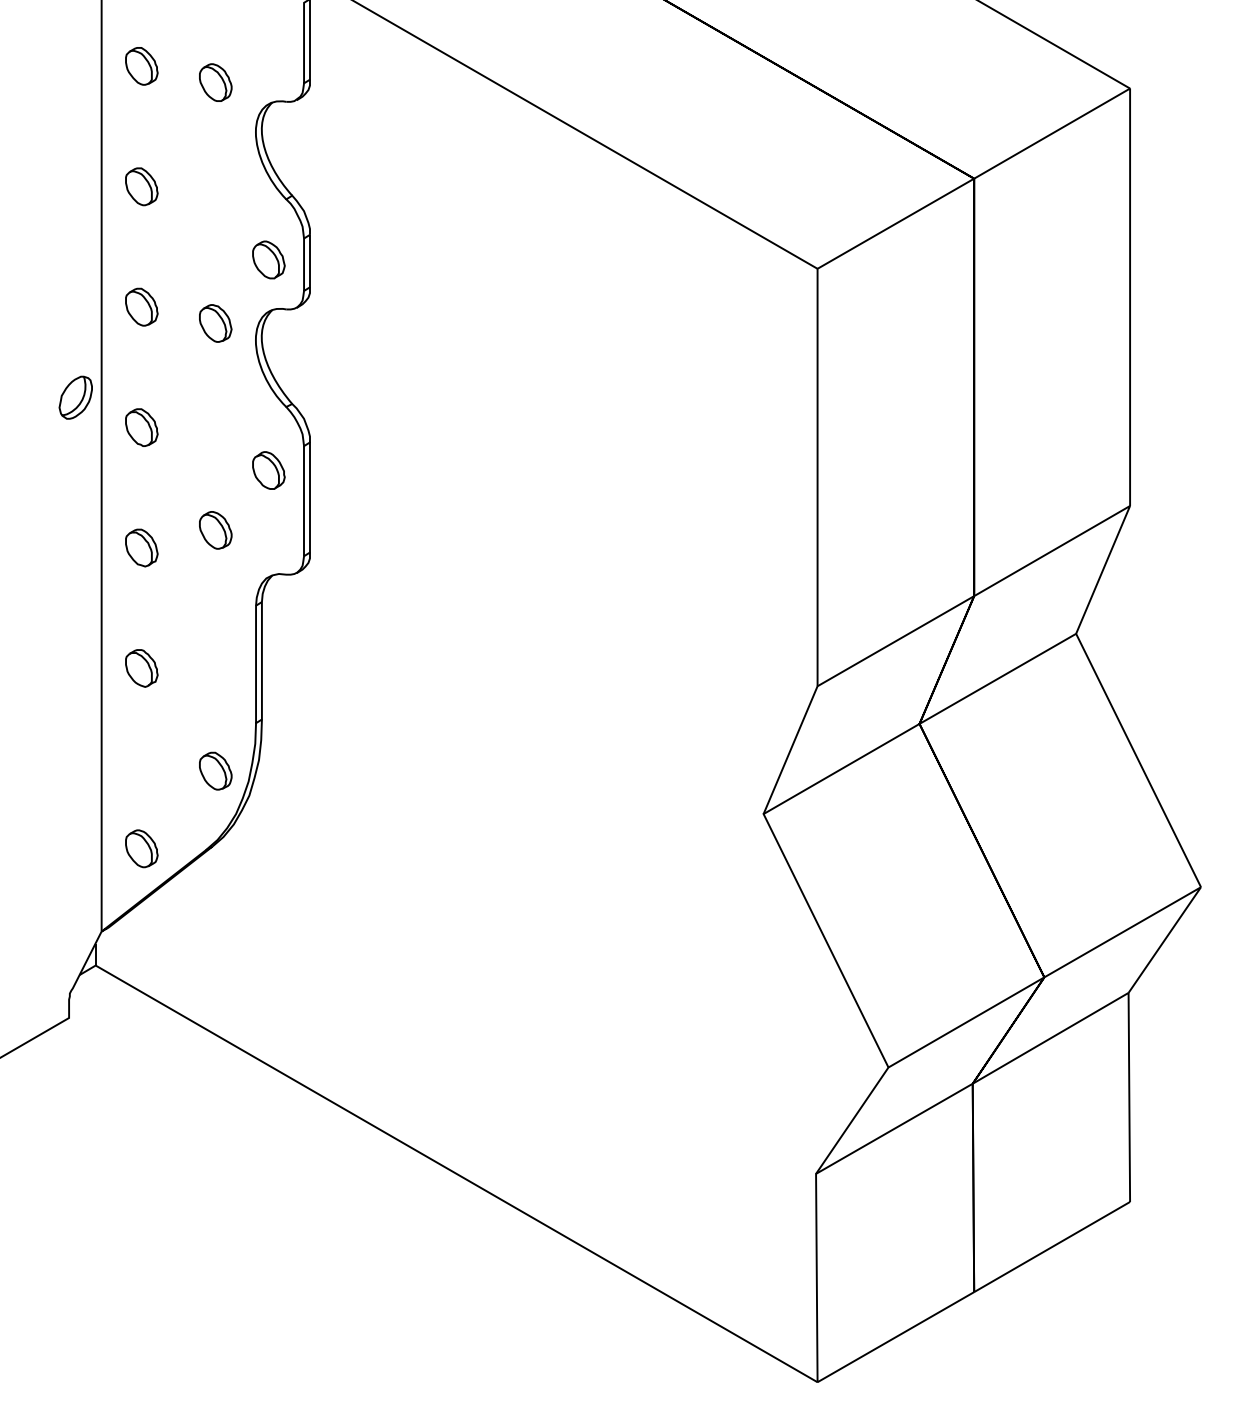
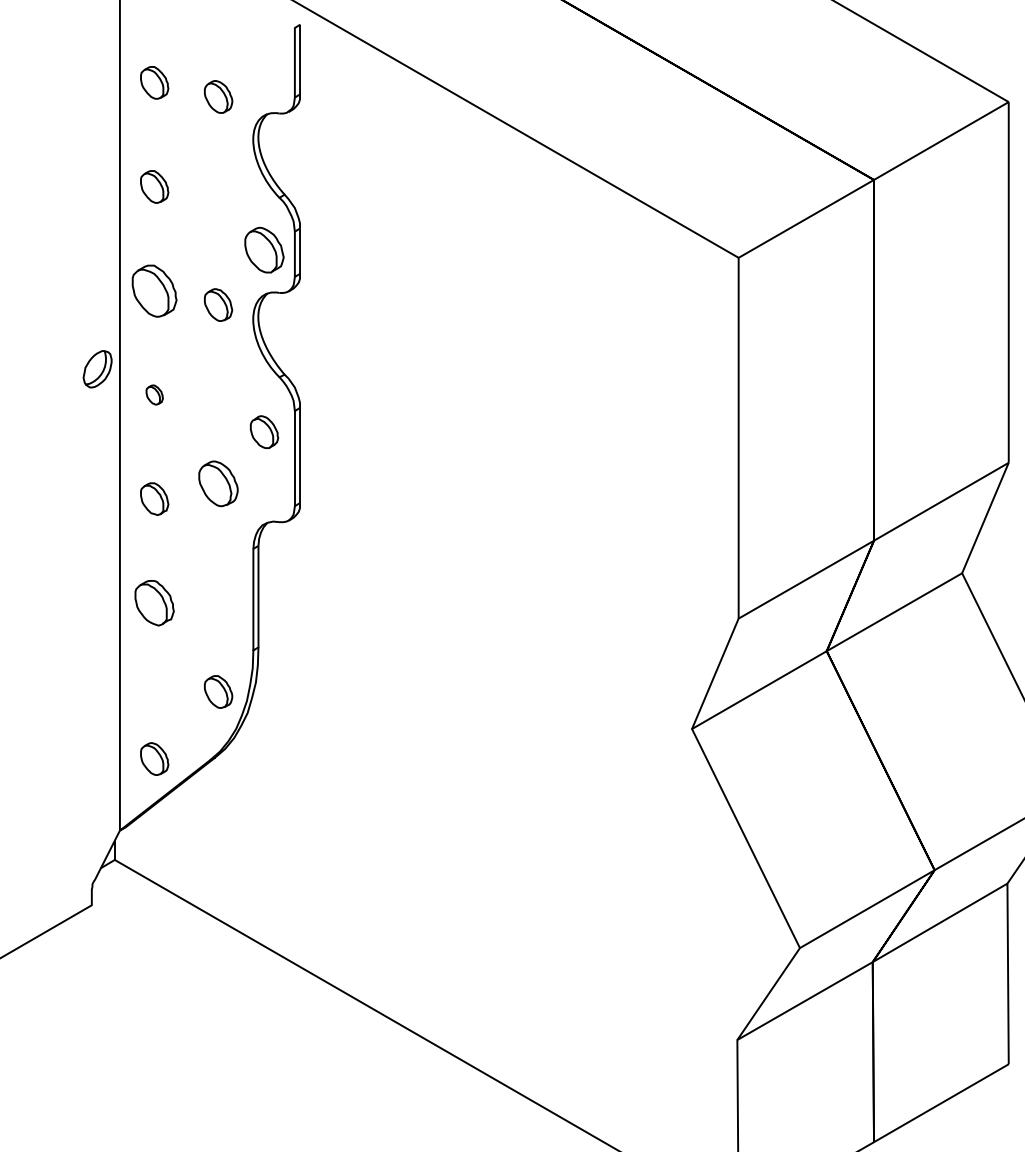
part: (268, 259) -> (264, 249), size x1.4
part: (141, 306) -> (154, 290), size x1.6
part: (141, 427) -> (154, 394), size x0.6
part: (215, 530) -> (218, 483), size x1.4
part: (141, 668) -> (154, 603), size x1.4

